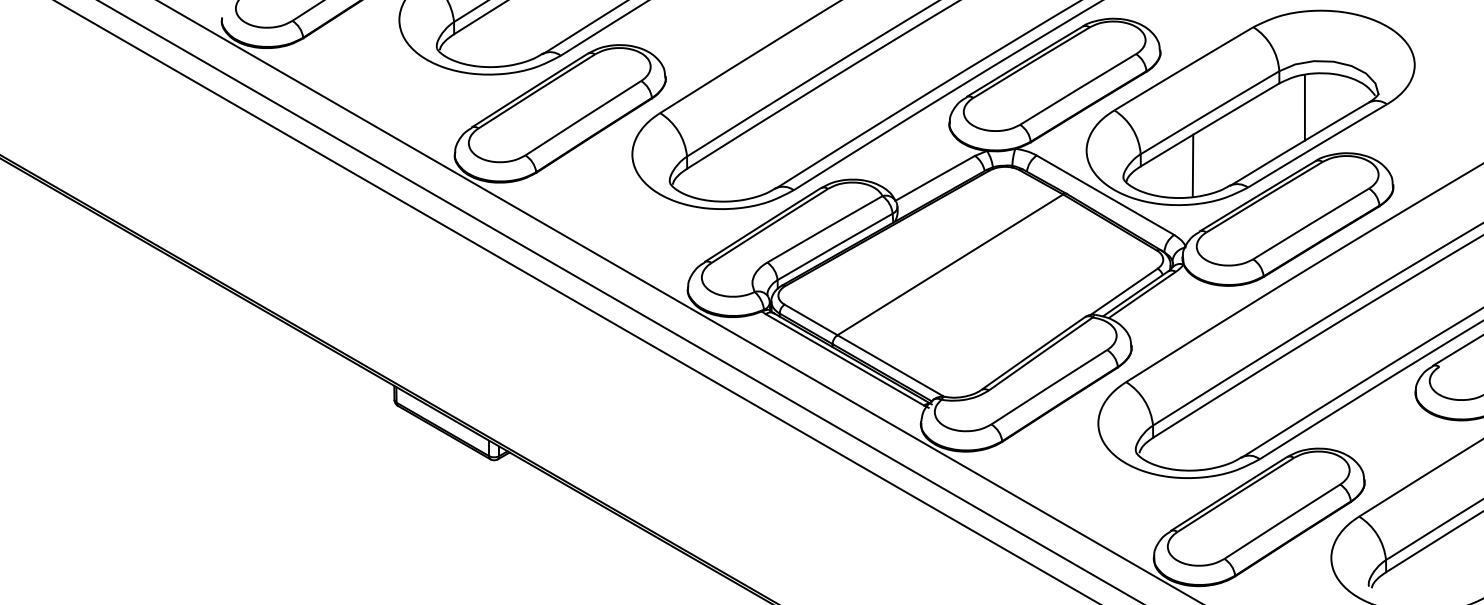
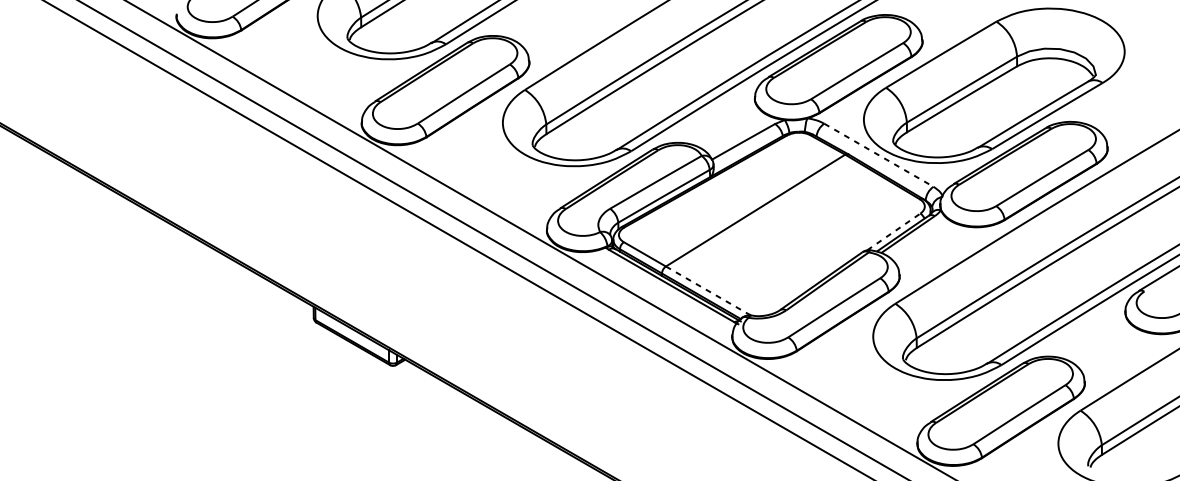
line: (1304, 107) -> (1037, 85), removed
line: (1192, 165) -> (948, 131), removed
line: (1105, 195) -> (878, 155), solid -> dashed
line: (1124, 291) -> (894, 231), solid -> dashed
line: (890, 365) -> (708, 290), solid -> dashed

